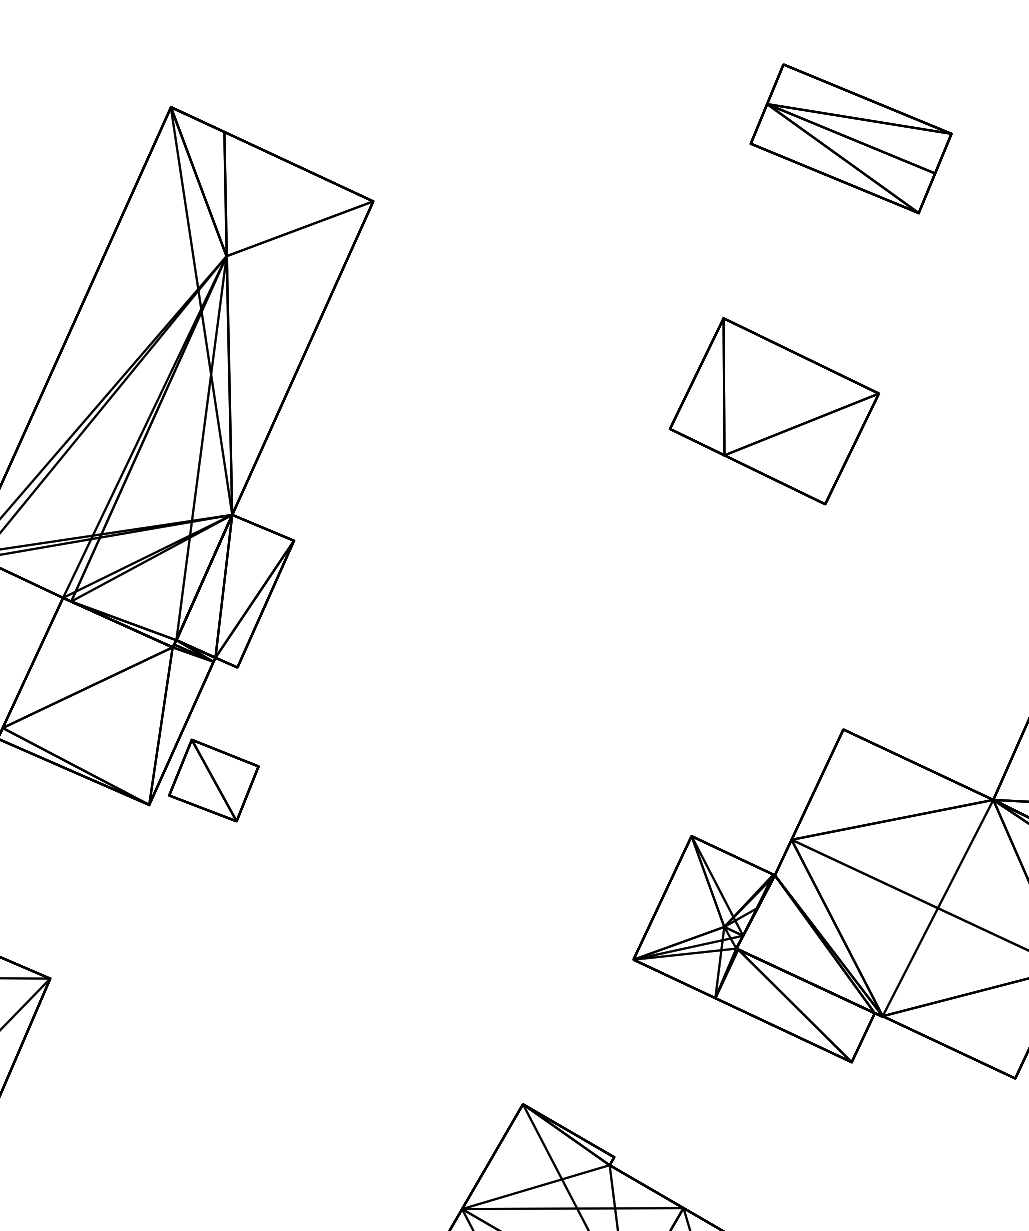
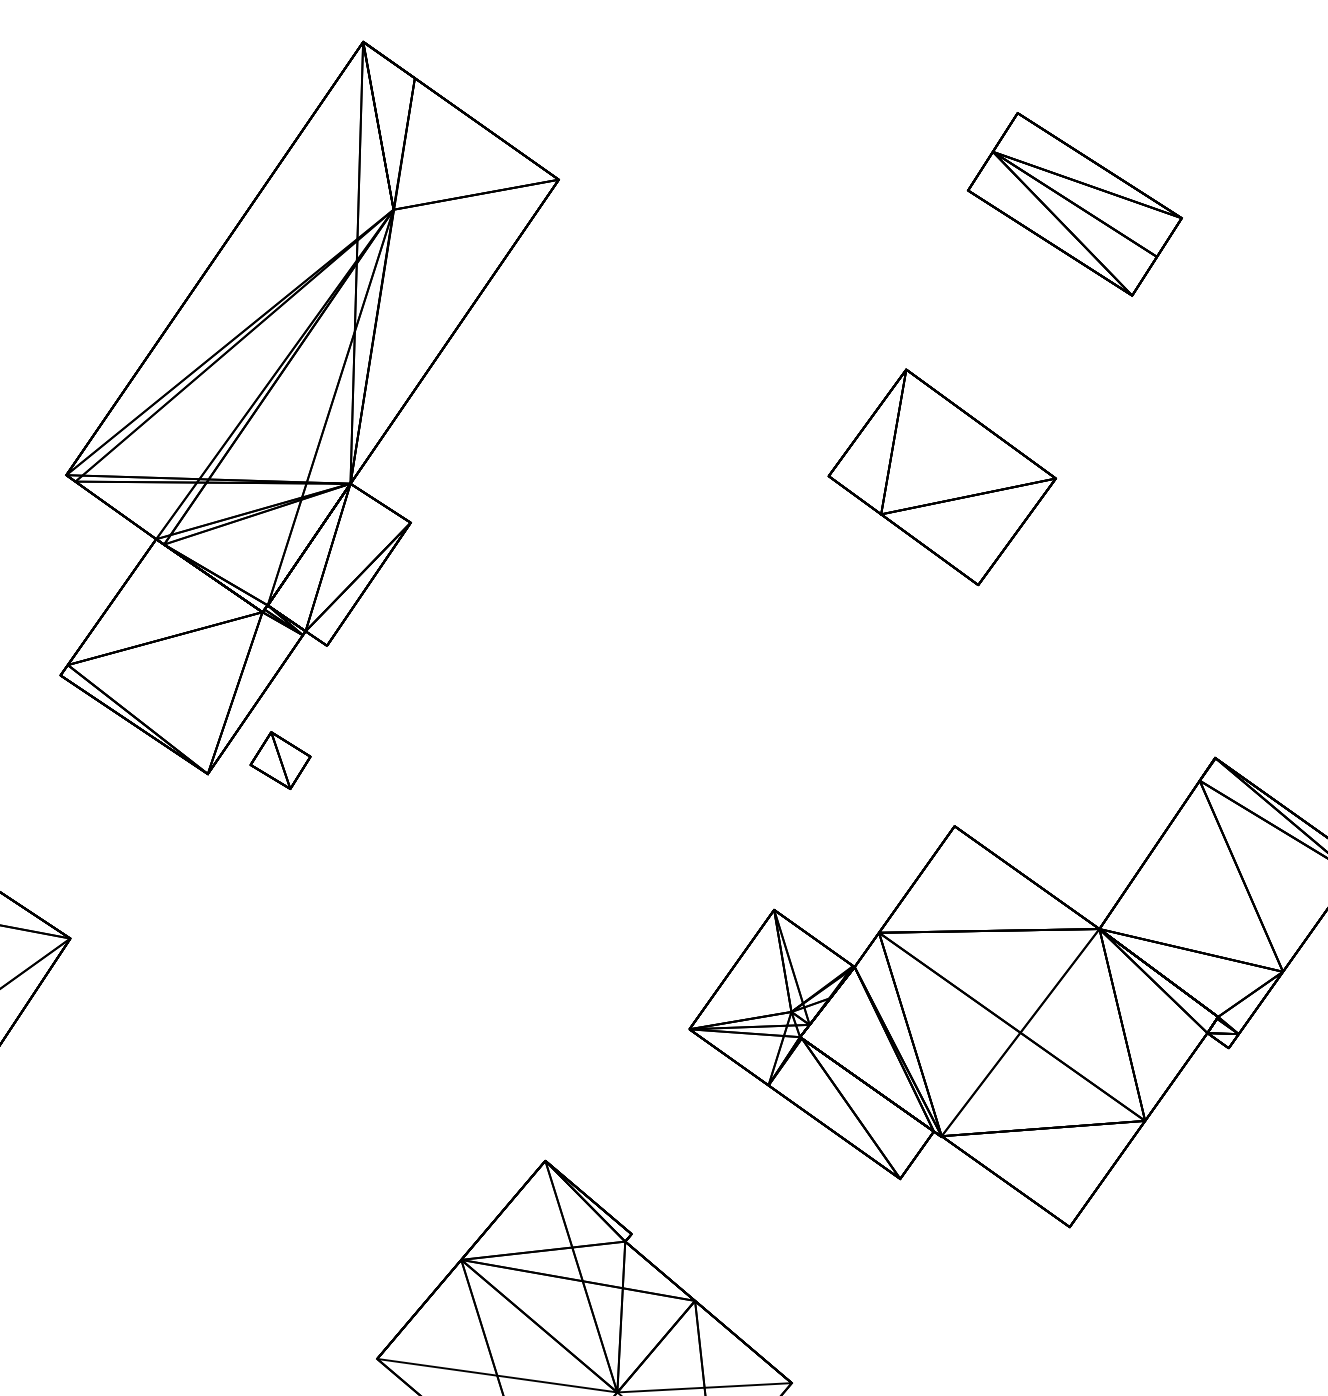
part: (213, 780) -> (280, 760), size x0.6

